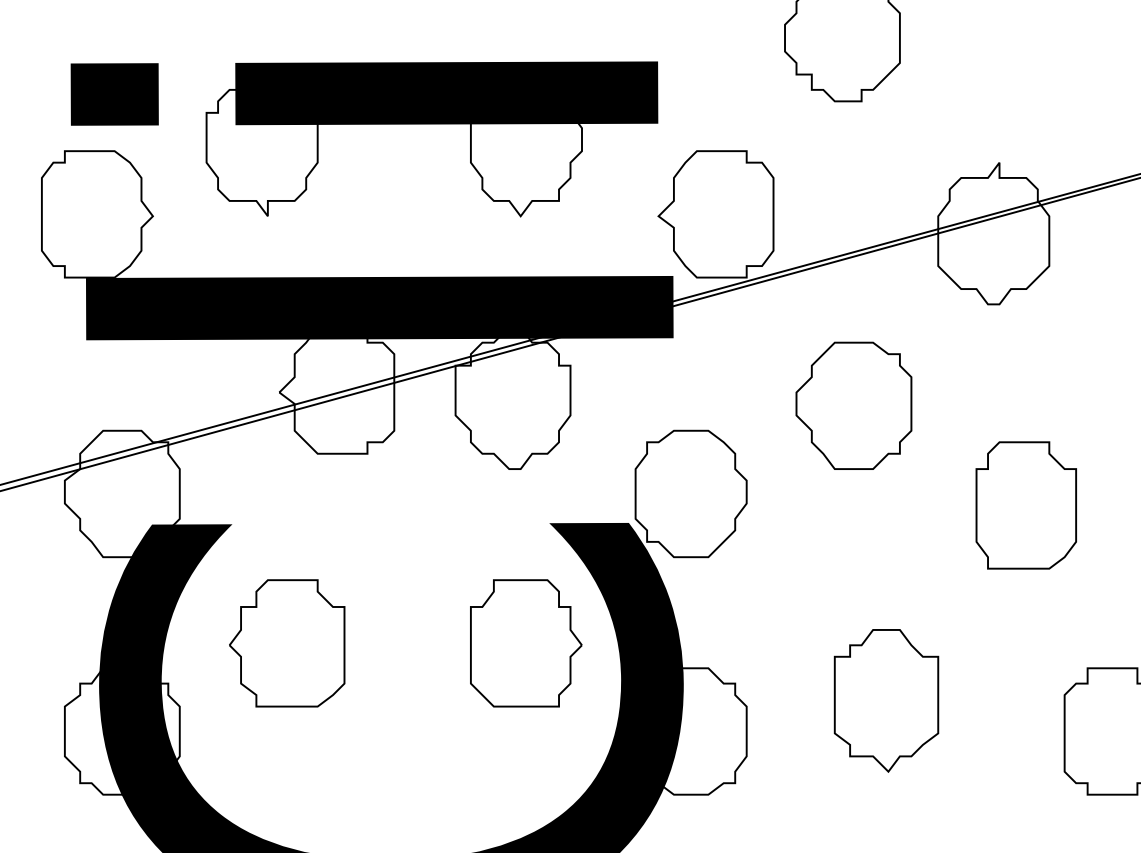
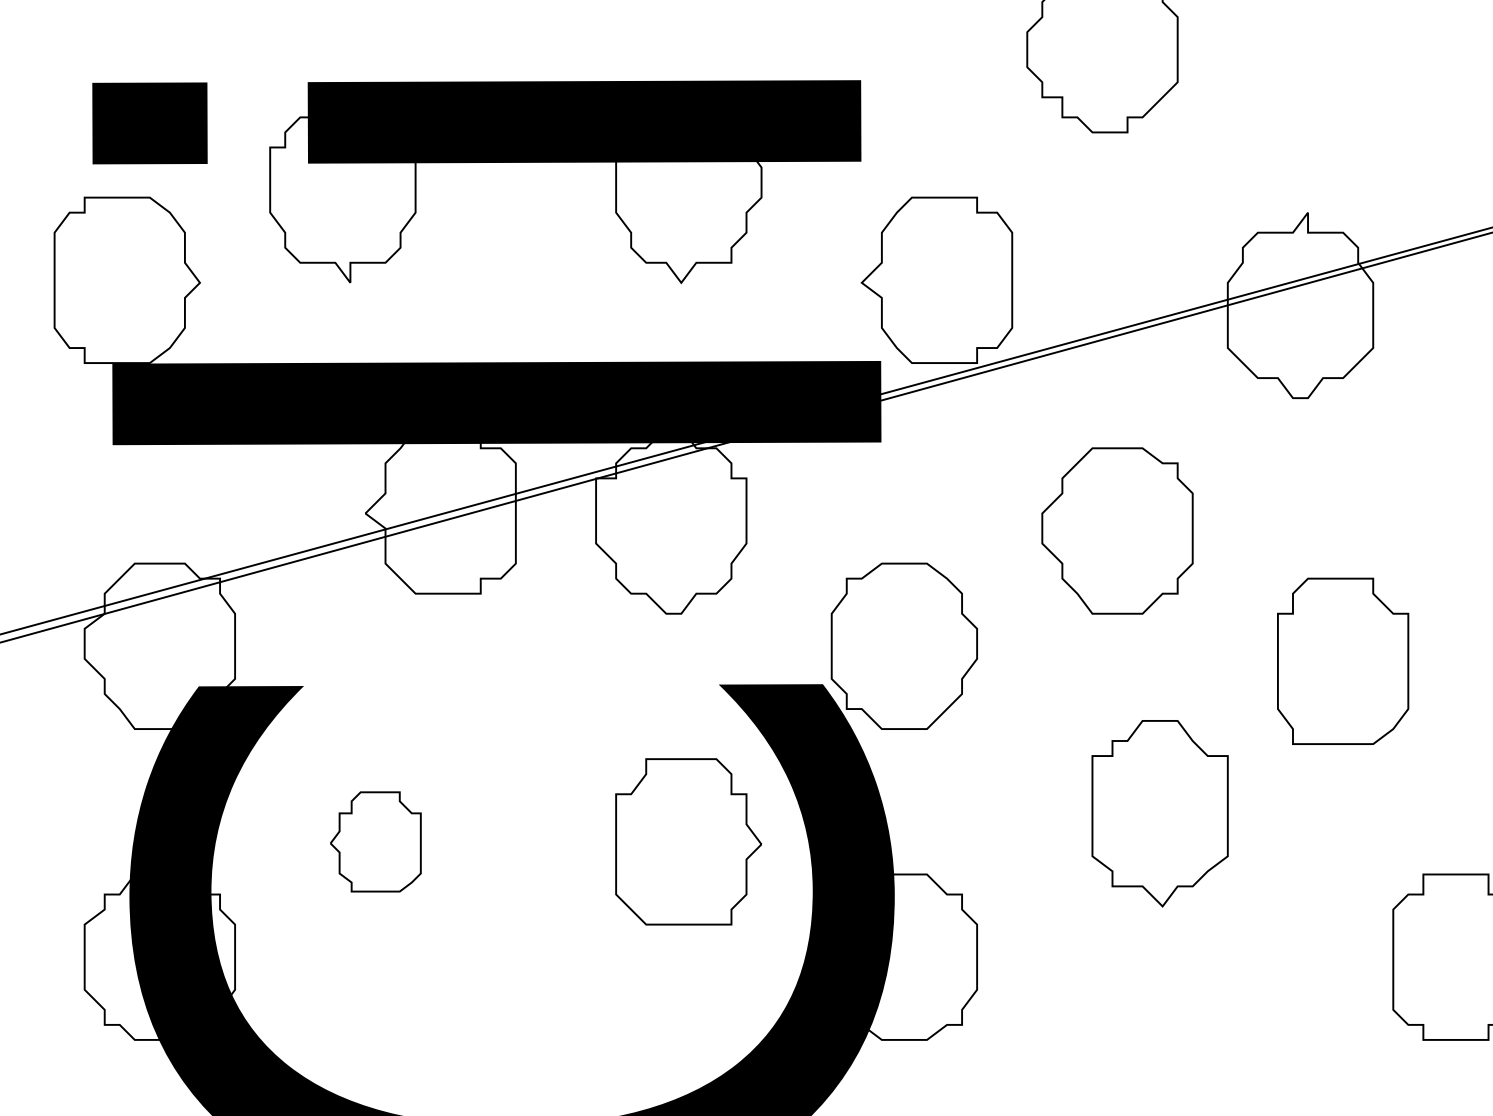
part: (287, 643) -> (376, 842), size x0.6
part: (886, 700) -> (1160, 813), moved

